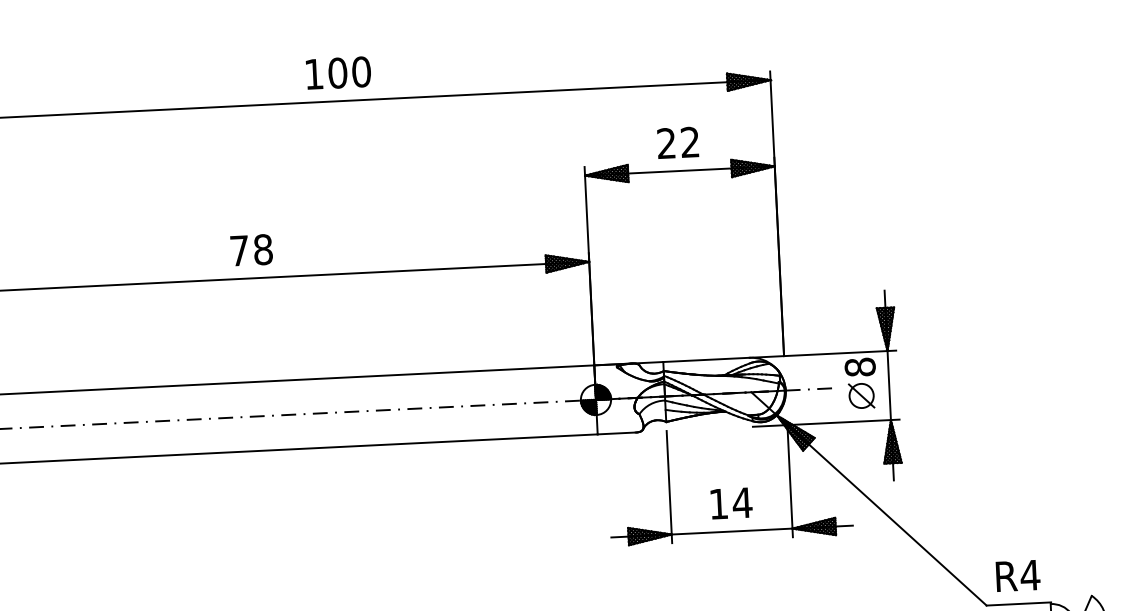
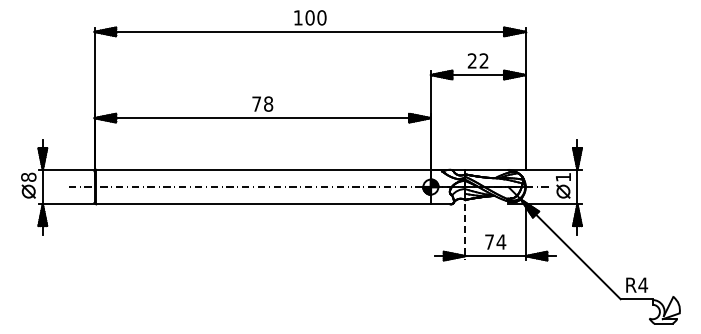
text: (860, 365) -> (563, 176), 8 -> 1
line: (669, 487) -> (465, 232), solid -> dashed
text: (718, 502) -> (489, 241), 14 -> 74

